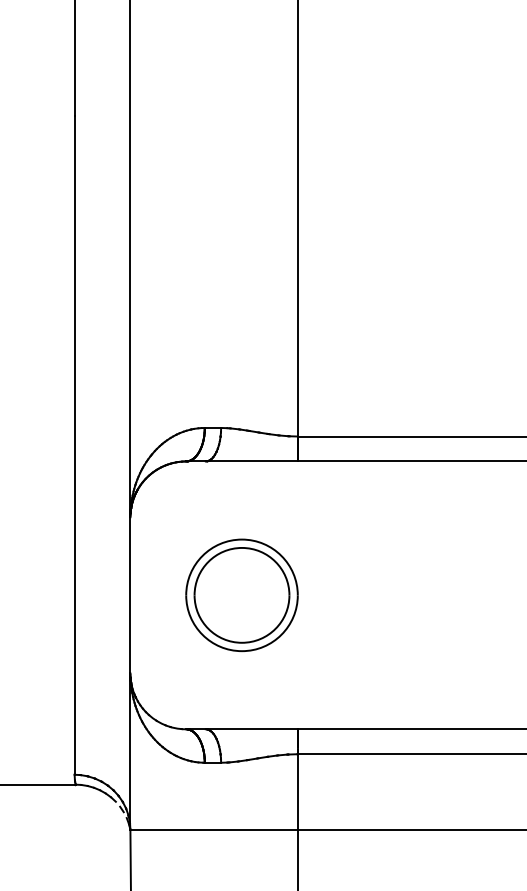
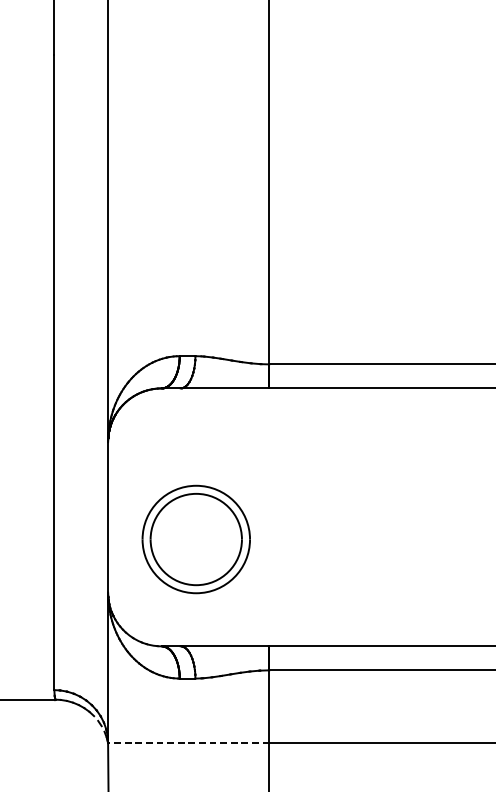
part: (241, 595) -> (195, 539), moved
line: (214, 829) -> (189, 742), solid -> dashed

